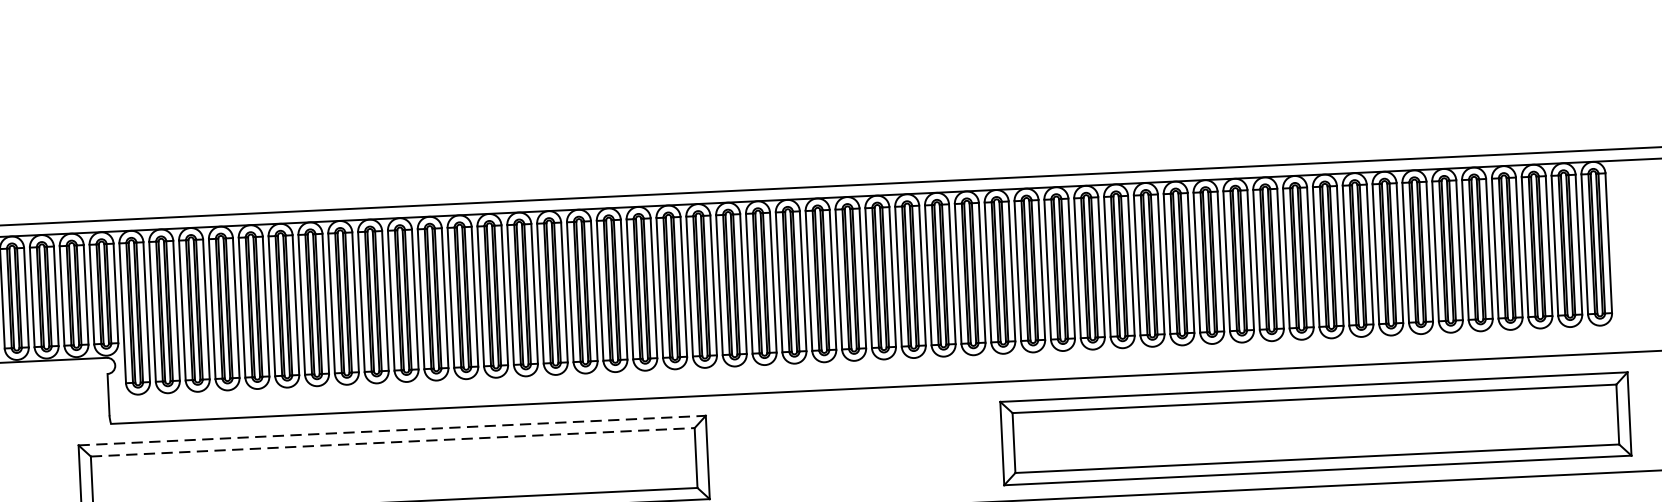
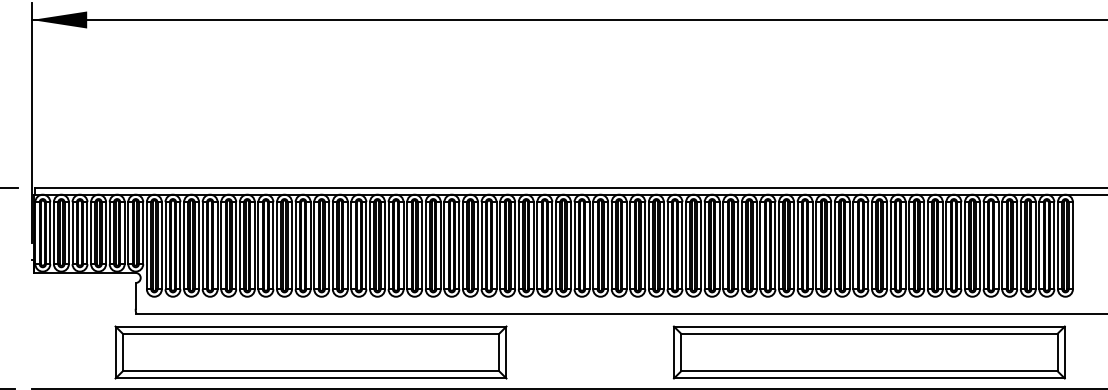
part: (1314, 428) -> (868, 352), moved
line: (392, 430) -> (311, 326), dashed -> solid
line: (393, 441) -> (311, 333), dashed -> solid

